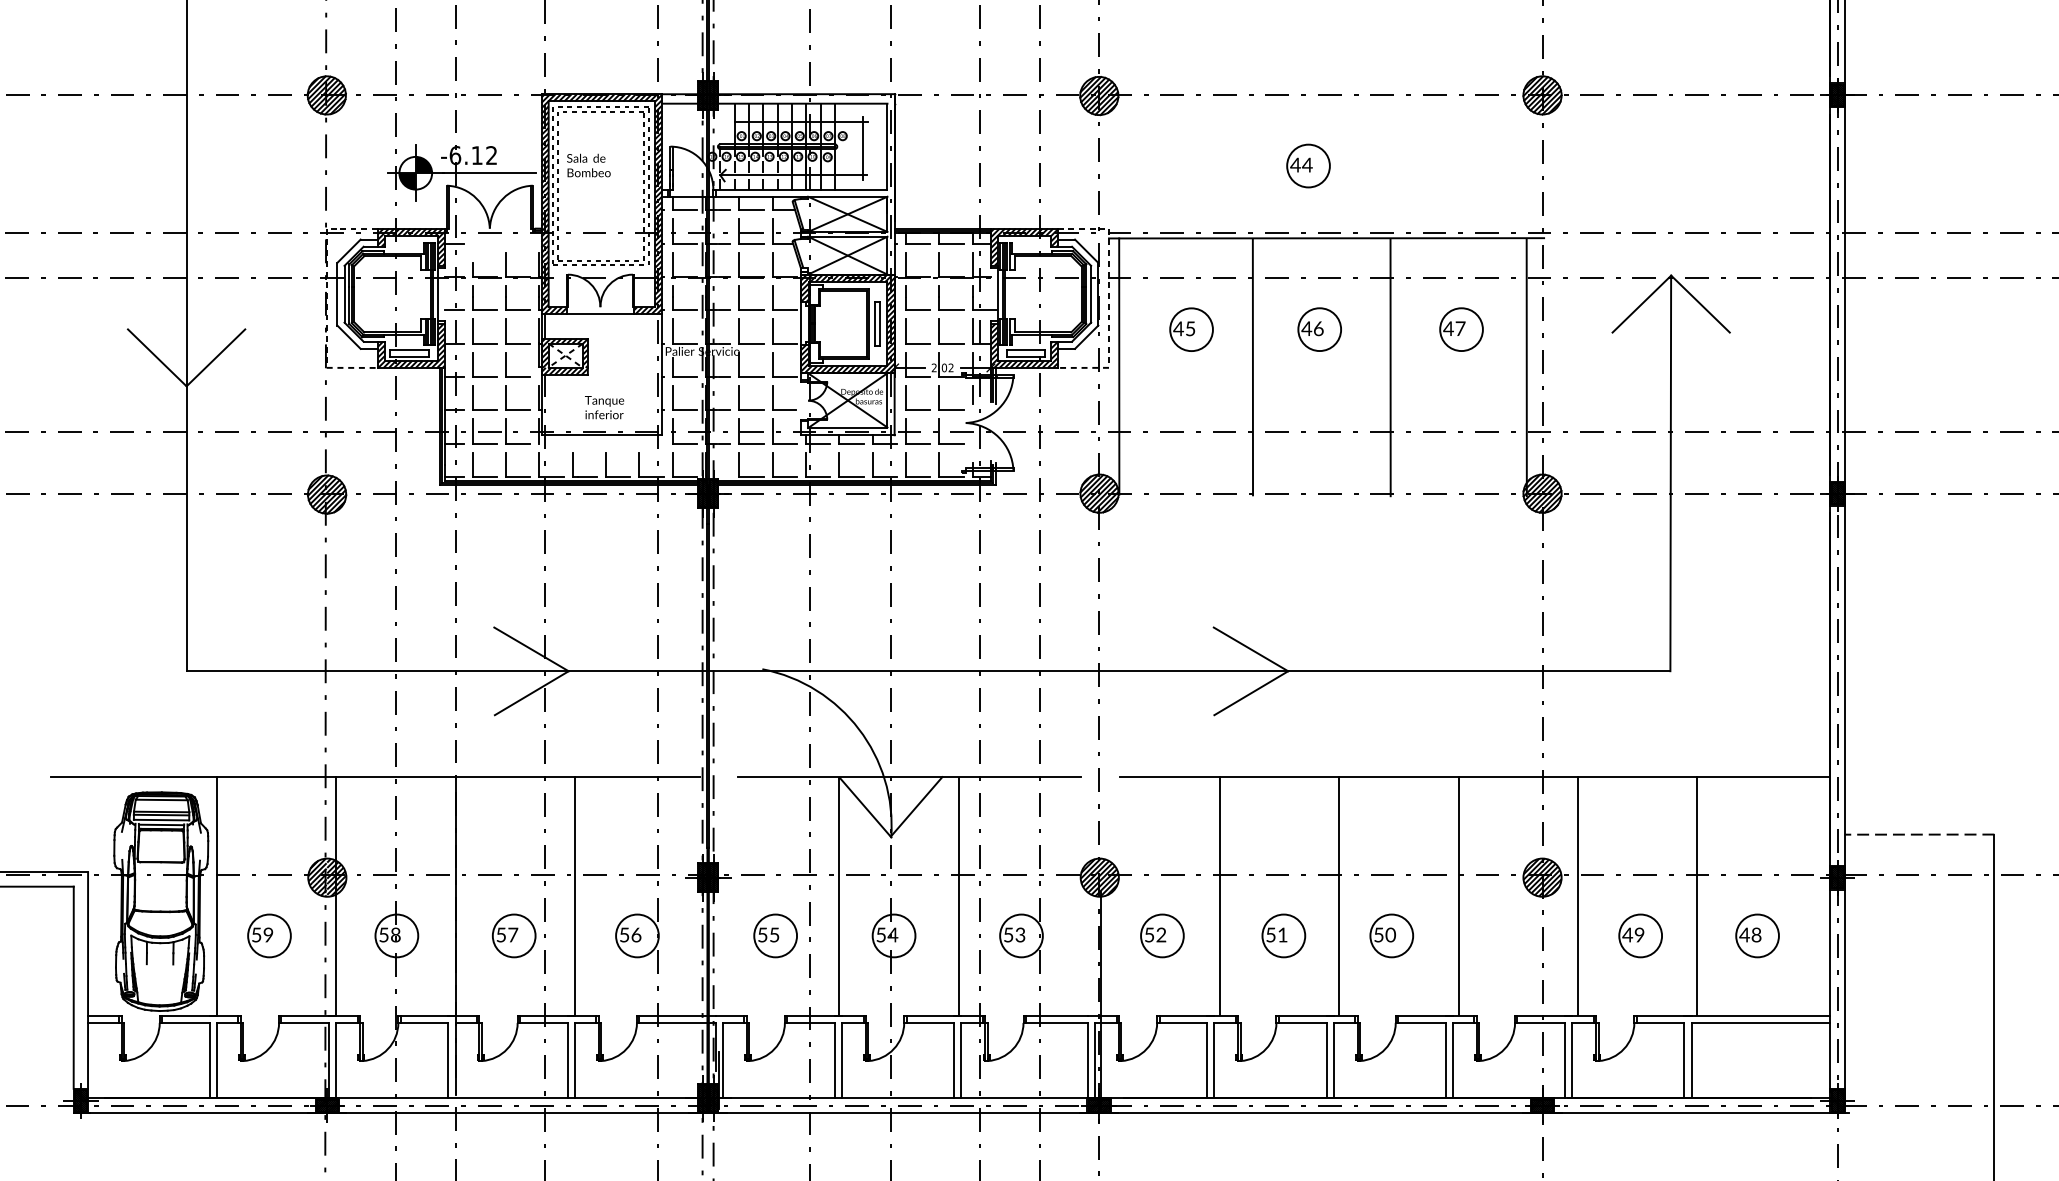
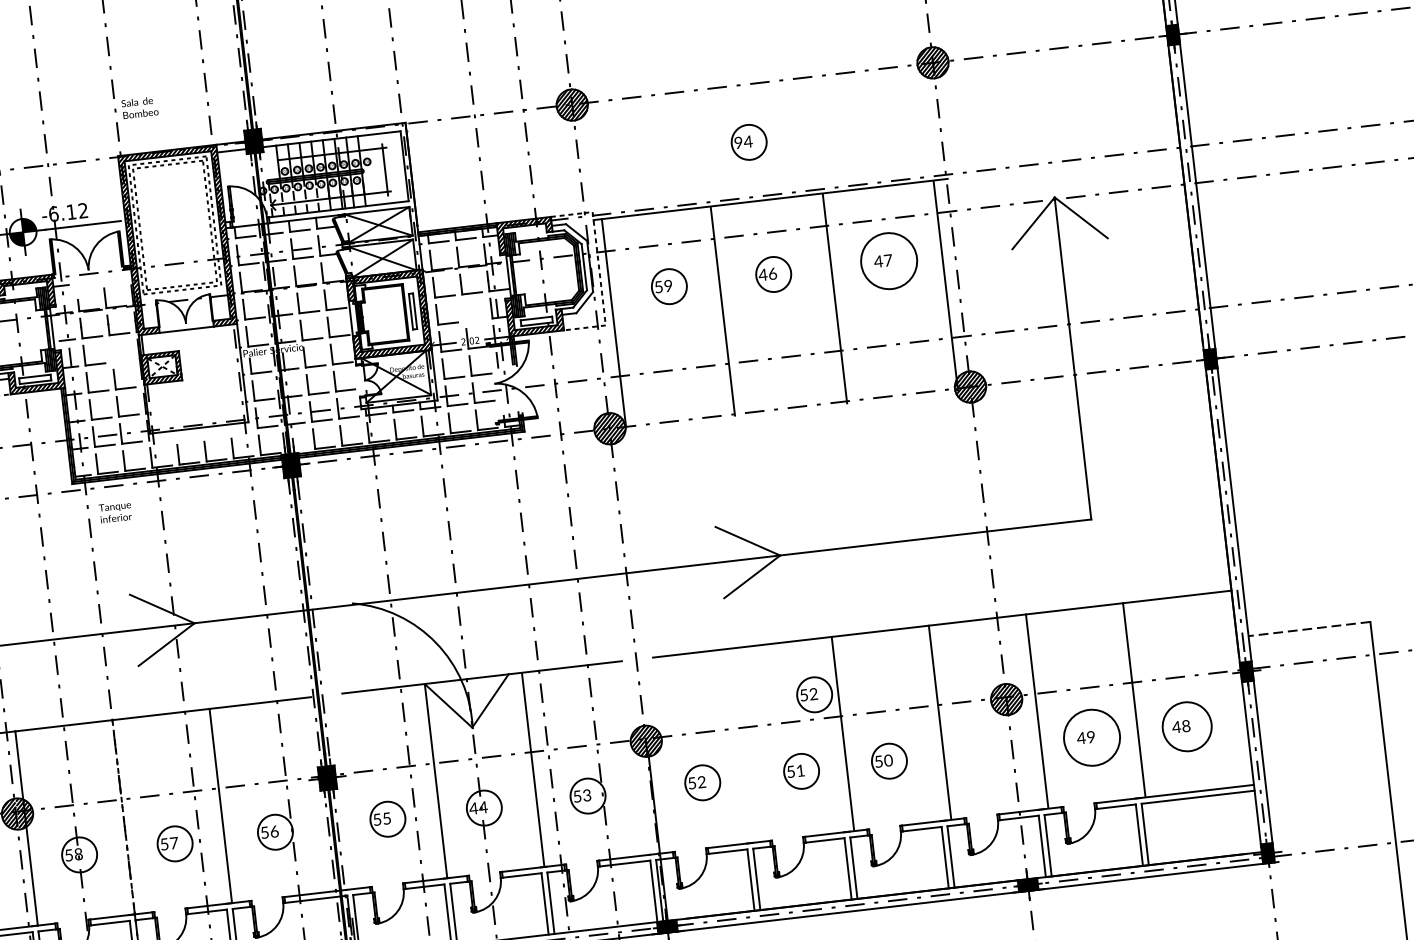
text: (1295, 164) -> (738, 142), 44 -> 94
text: (588, 165) -> (139, 107), moved
text: (1184, 328) -> (663, 286), 45 -> 59
circle: (1461, 329) -> (889, 261), size x1.6
part: (506, 331) -> (111, 352), removed
part: (939, 331) -> (464, 311), removed
text: (604, 407) -> (115, 512), moved
part: (1310, 844) -> (814, 694), added
line: (1219, 895) -> (745, 744), removed
line: (455, 896) -> (123, 817), solid -> dashed
text: (880, 934) -> (473, 808), 54 -> 44
circle: (1640, 935) -> (1091, 737), size x1.6
circle: (1757, 935) -> (1187, 726), size x1.4

